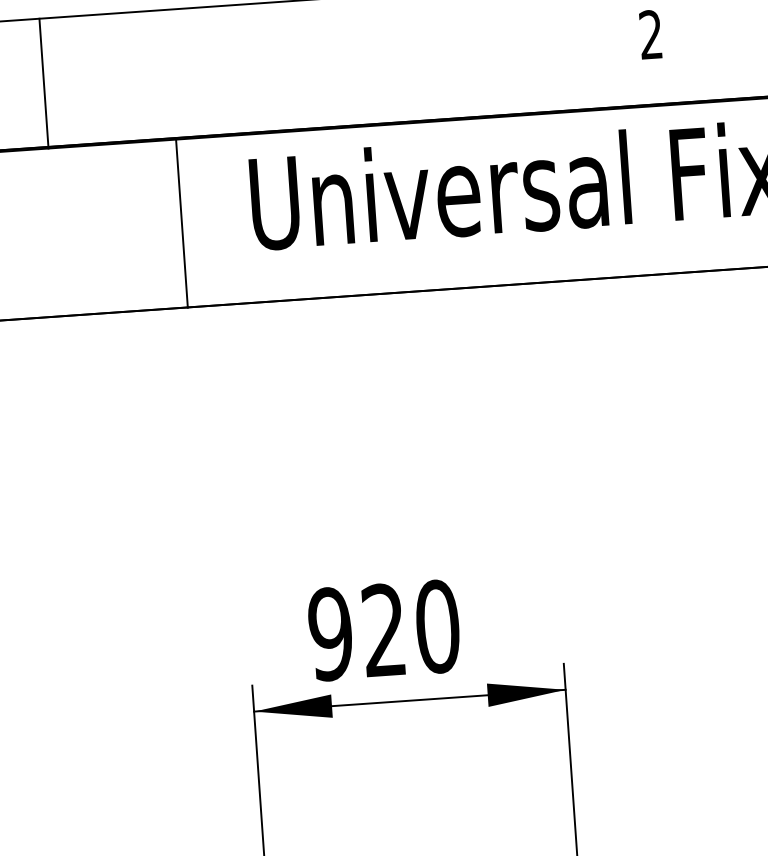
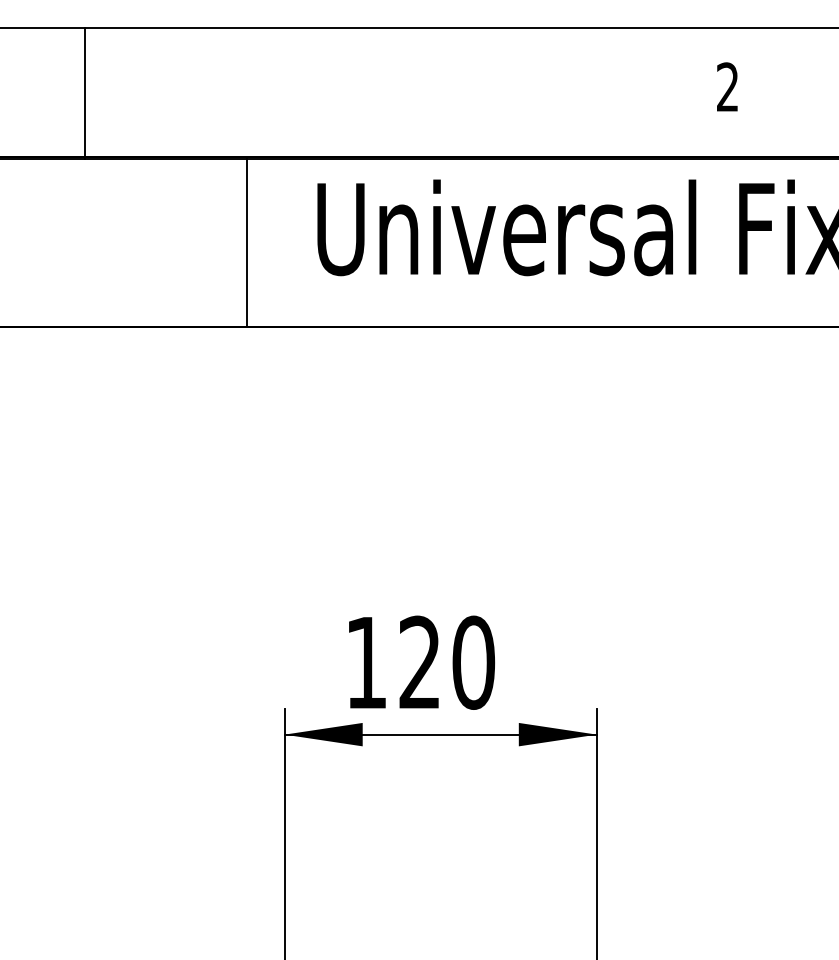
line: (43, 83) -> (84, 93), moved
text: (330, 633) -> (366, 662), 920 -> 120

